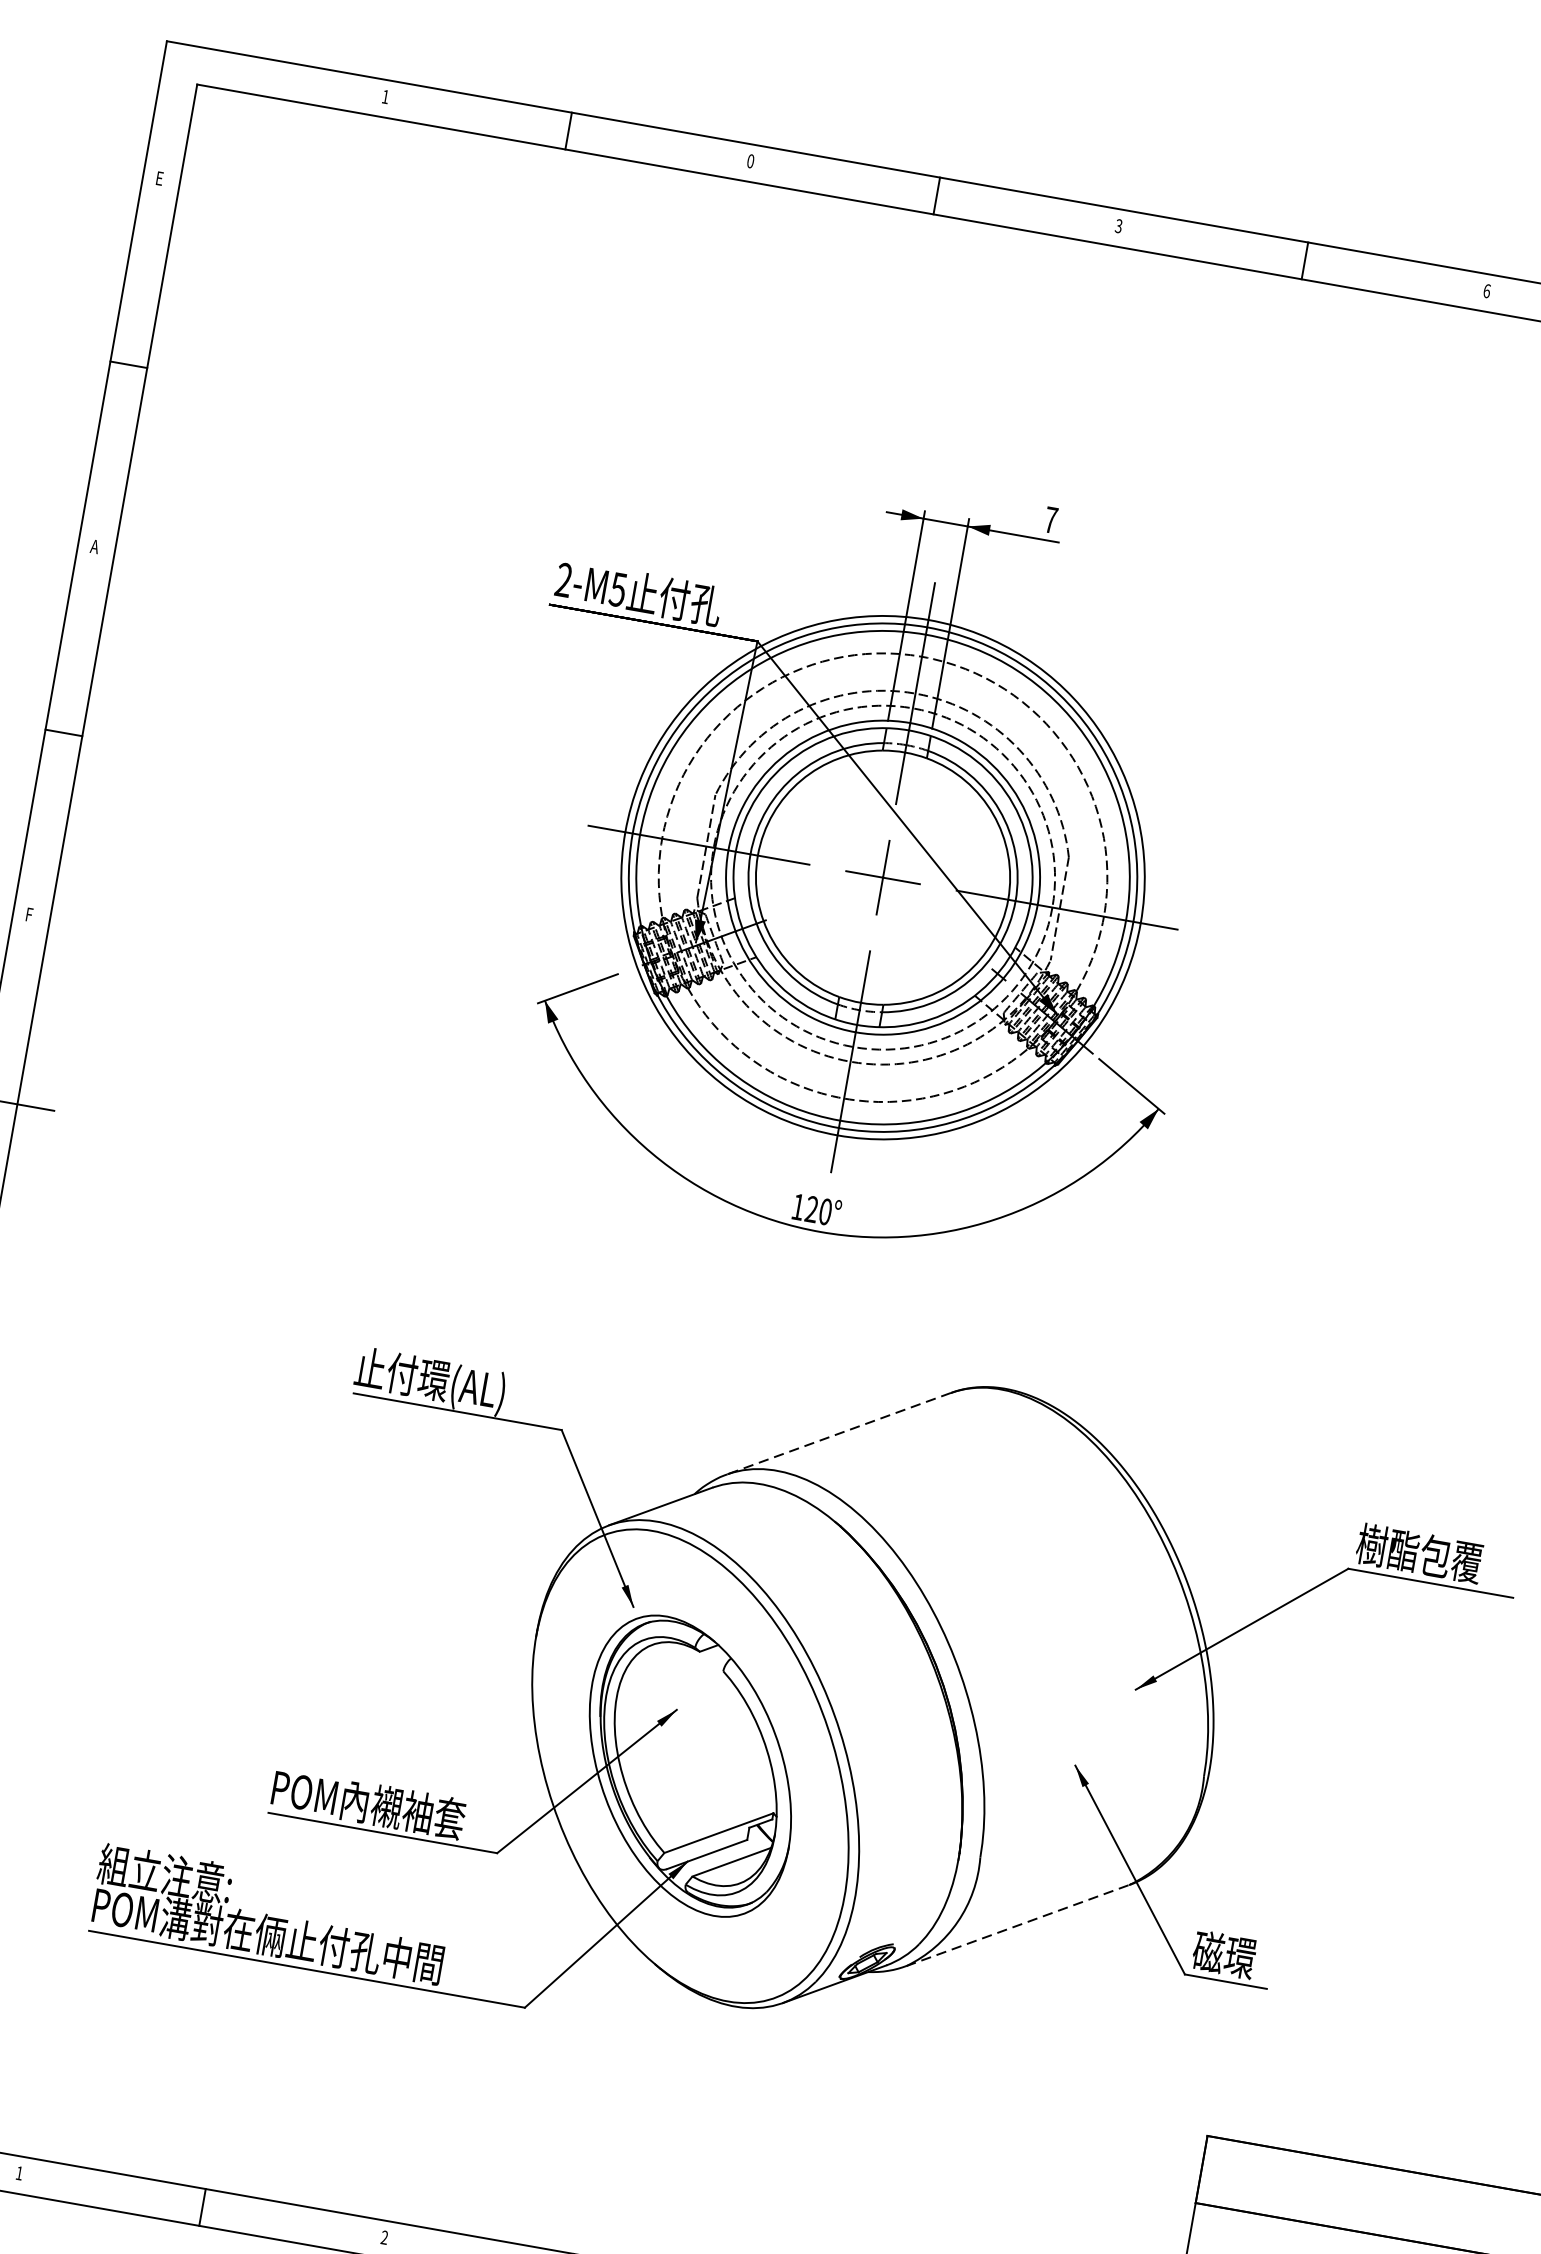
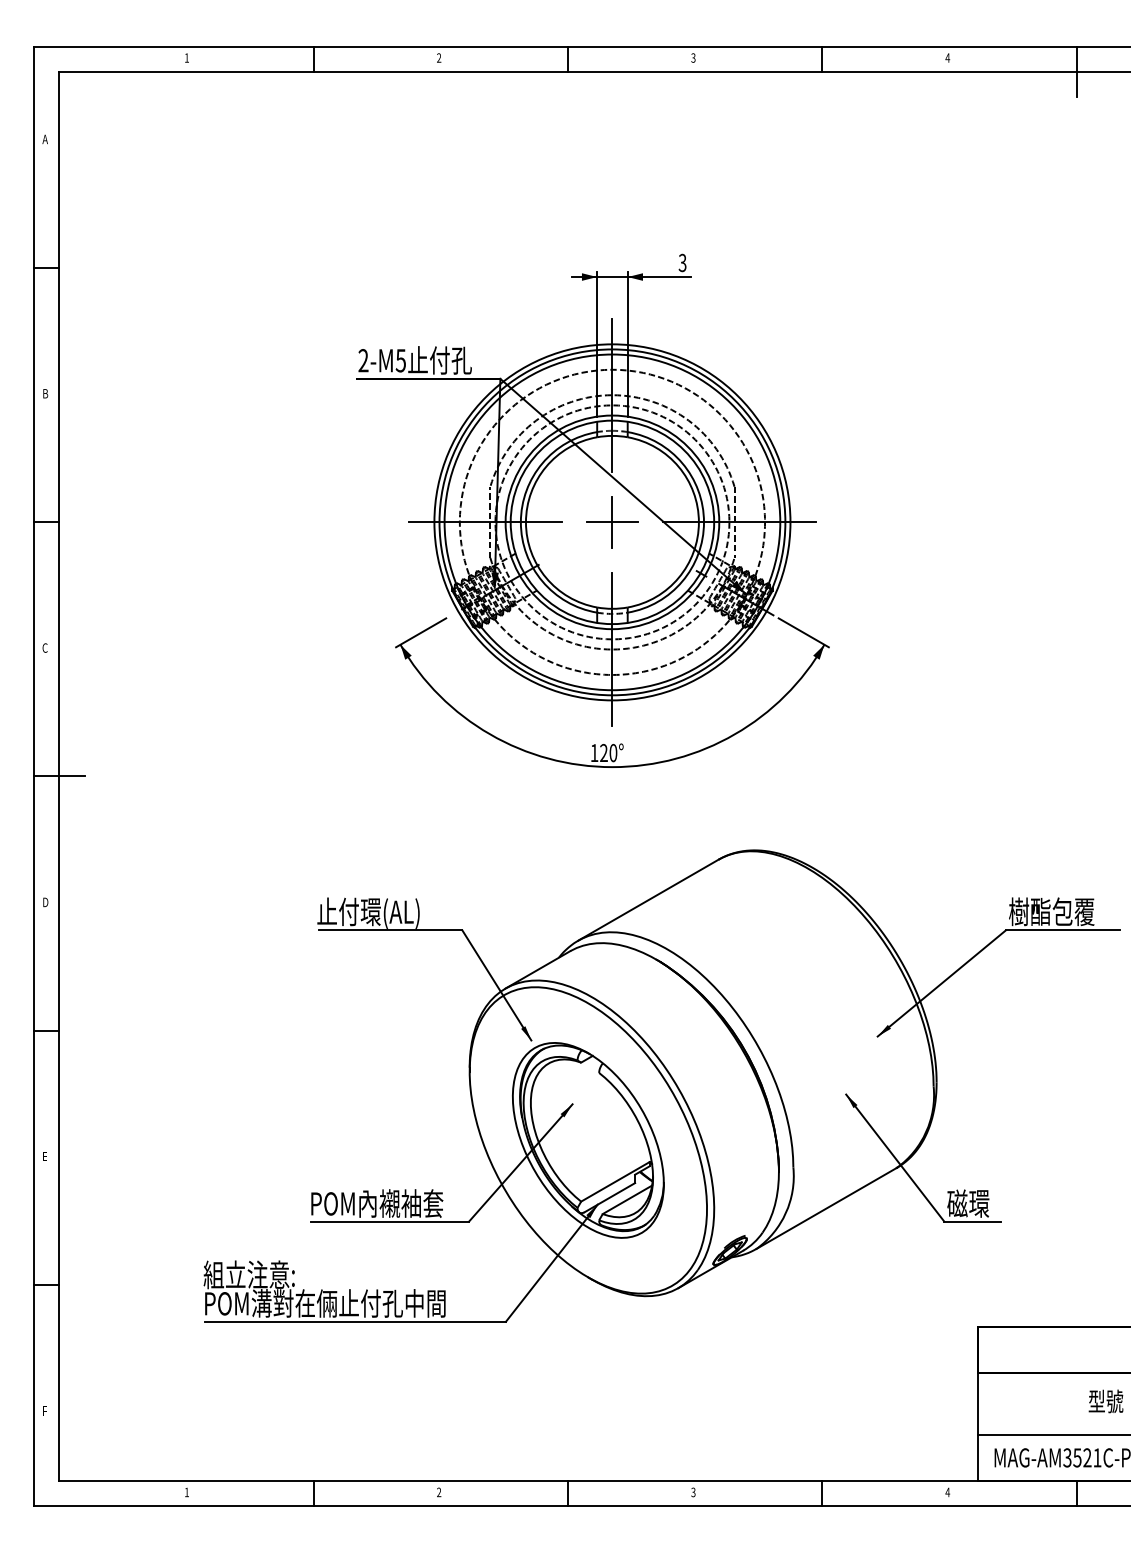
text: (751, 160) -> (439, 57), 0 -> 2
text: (158, 178) -> (44, 139), E -> A
text: (1486, 290) -> (947, 57), 6 -> 4
text: (1050, 519) -> (682, 262), 7 -> 3
text: (95, 546) -> (45, 393), A -> B
text: (28, 913) -> (44, 647), F -> C
line: (838, 1434) -> (648, 900), dashed -> solid
line: (1017, 1925) -> (826, 1208), dashed -> solid

